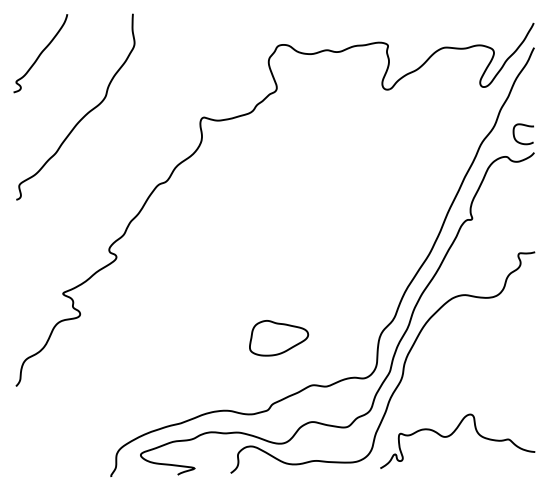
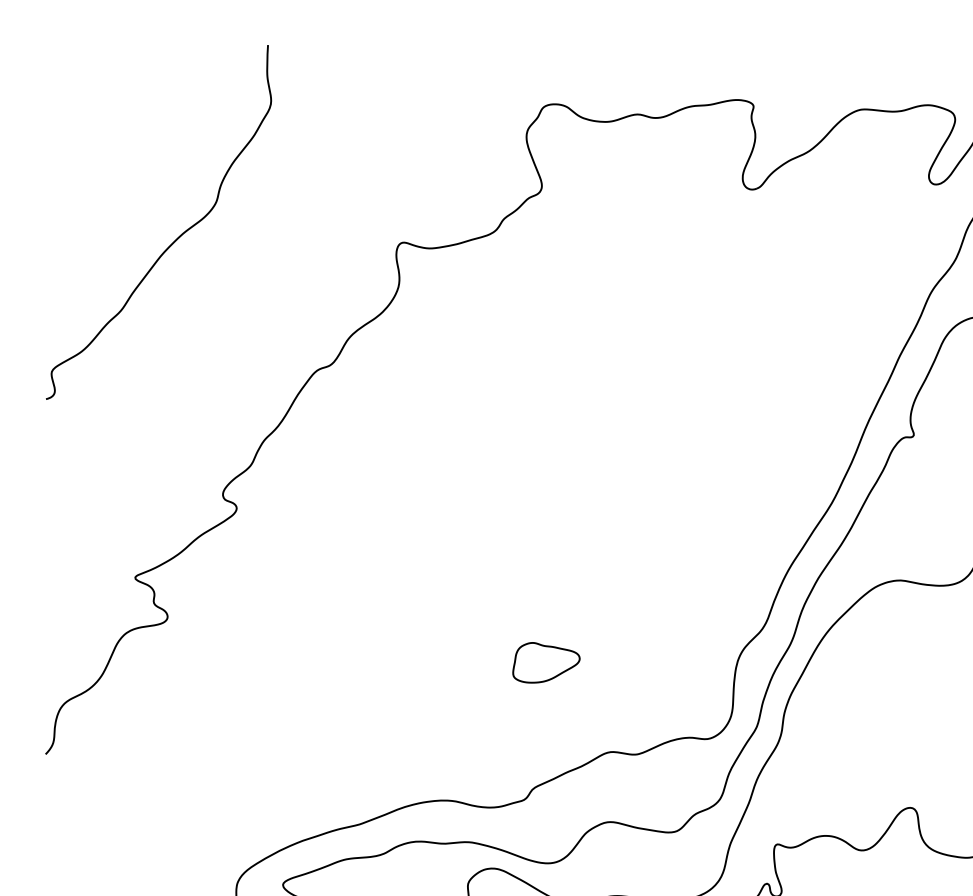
curve: (40, 53) -> (92, 120), removed
part: (279, 338) -> (546, 663), size x0.6

